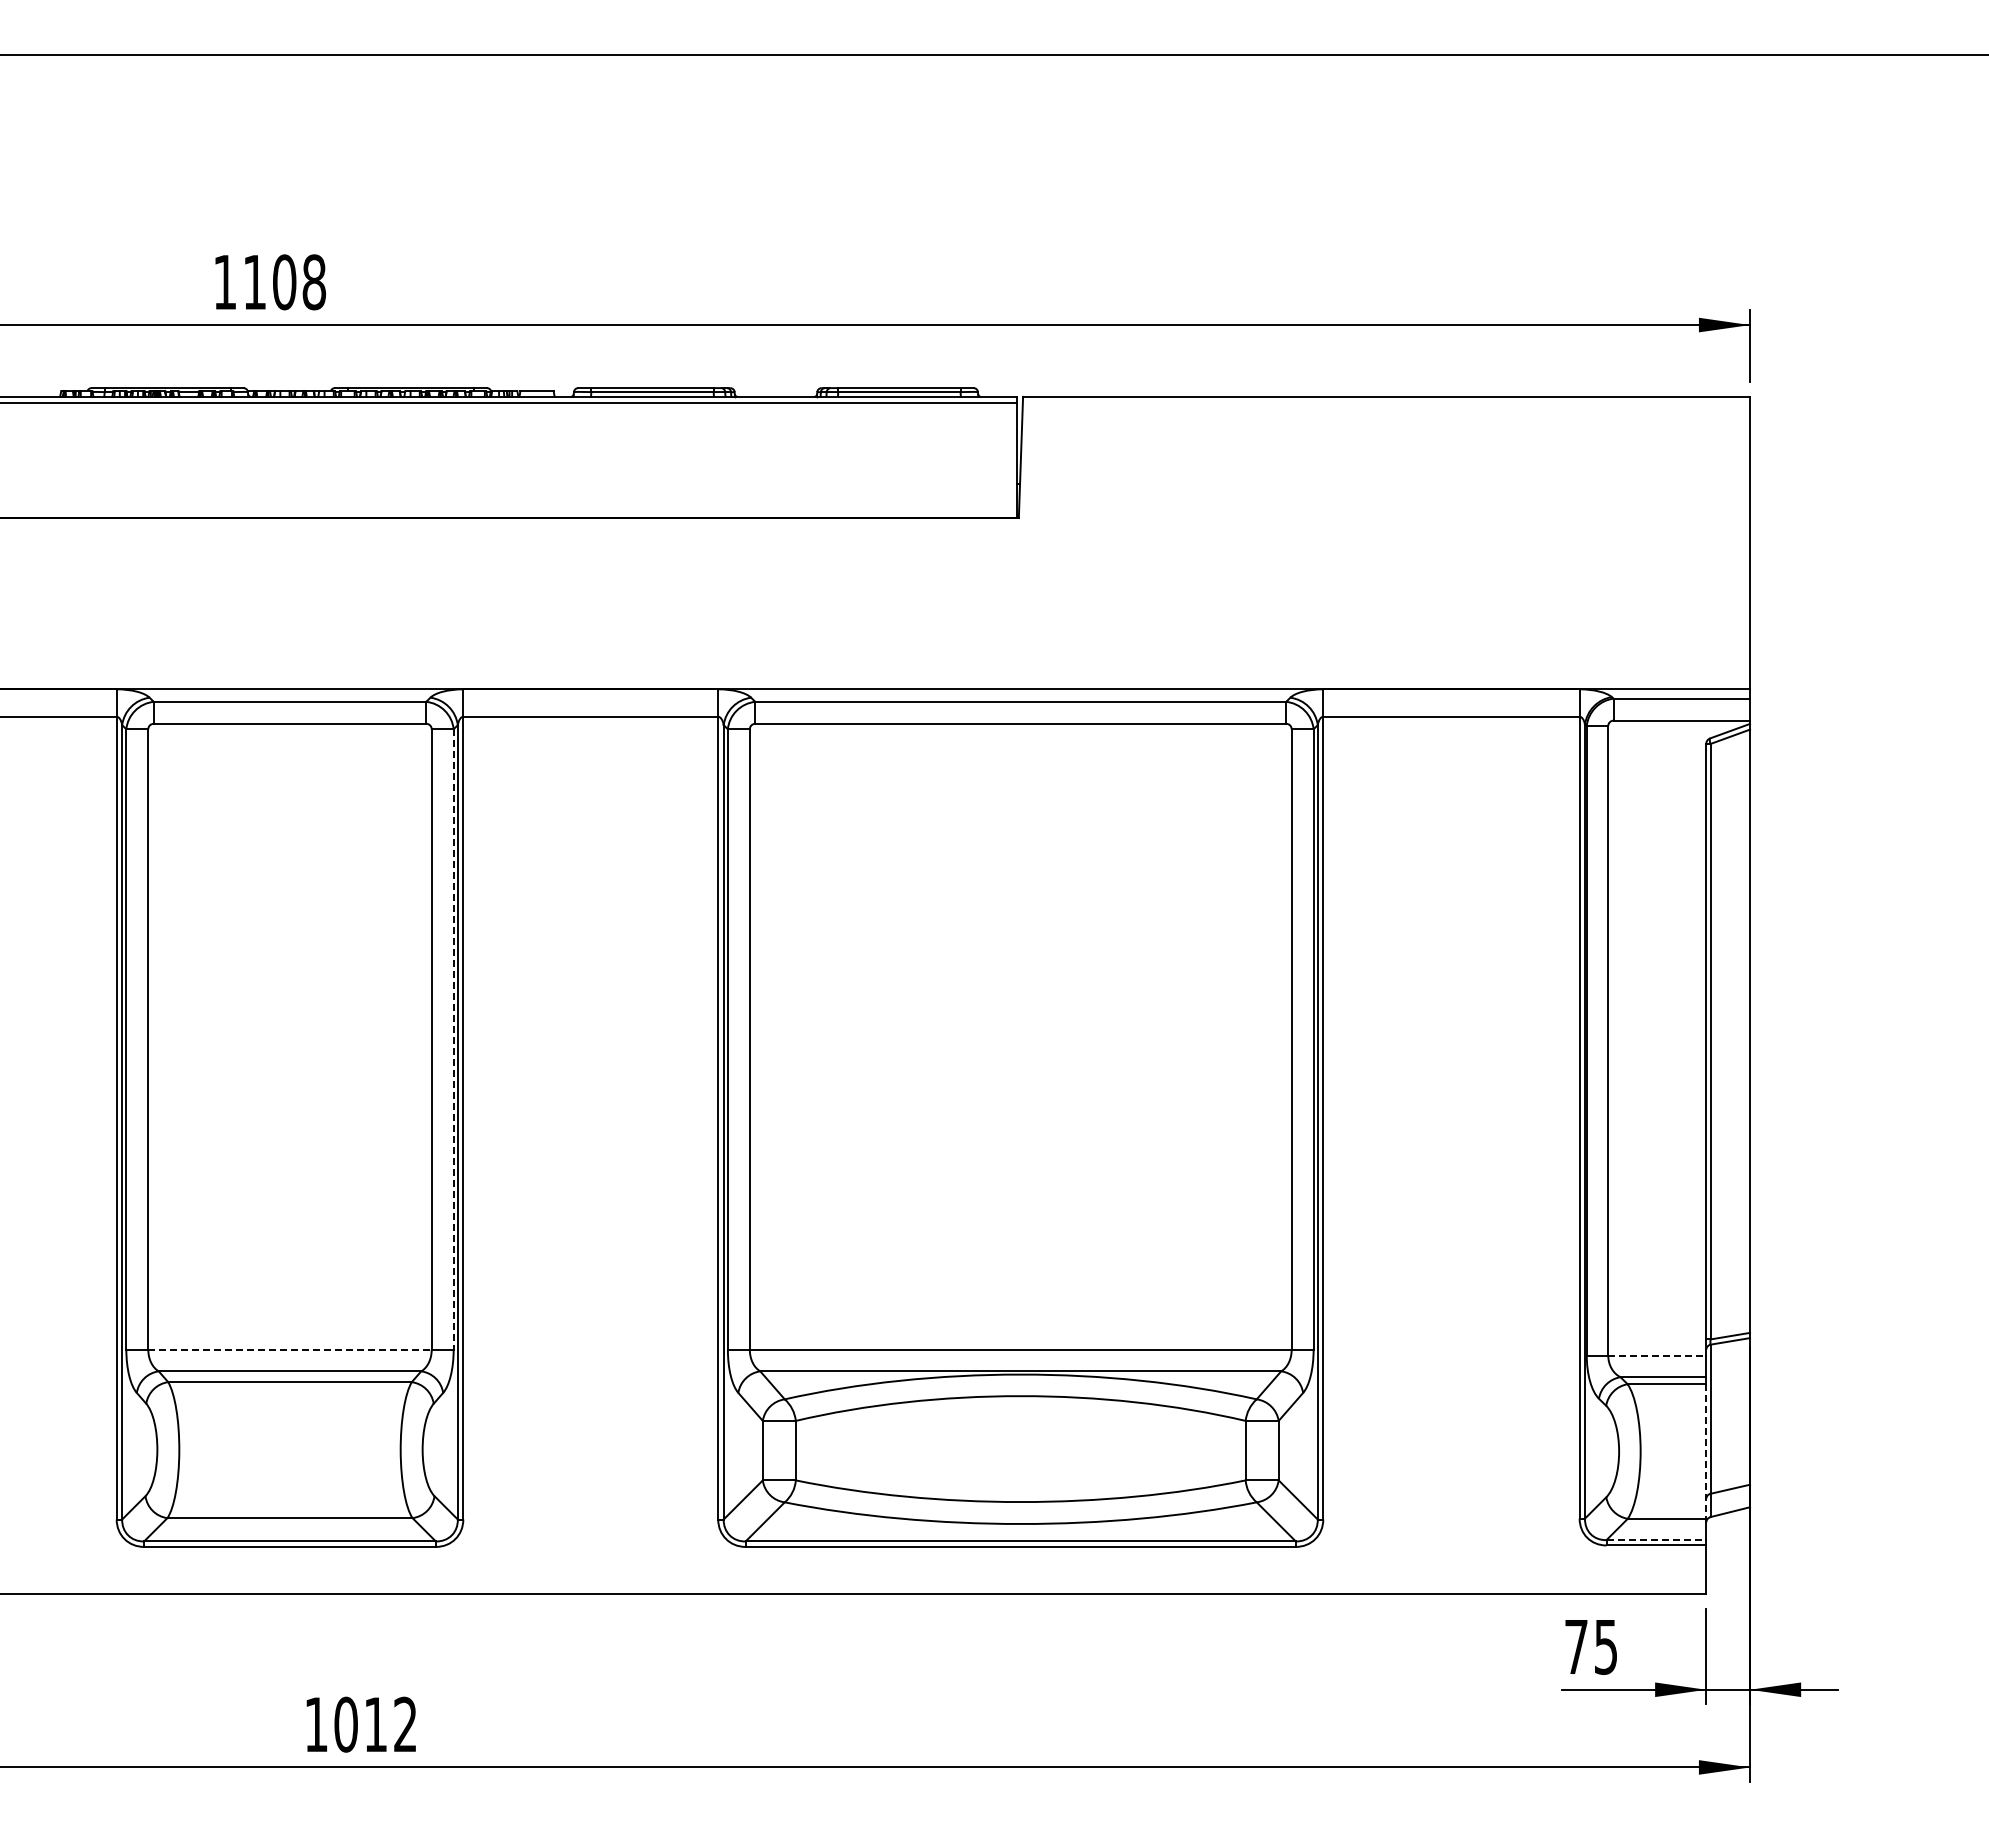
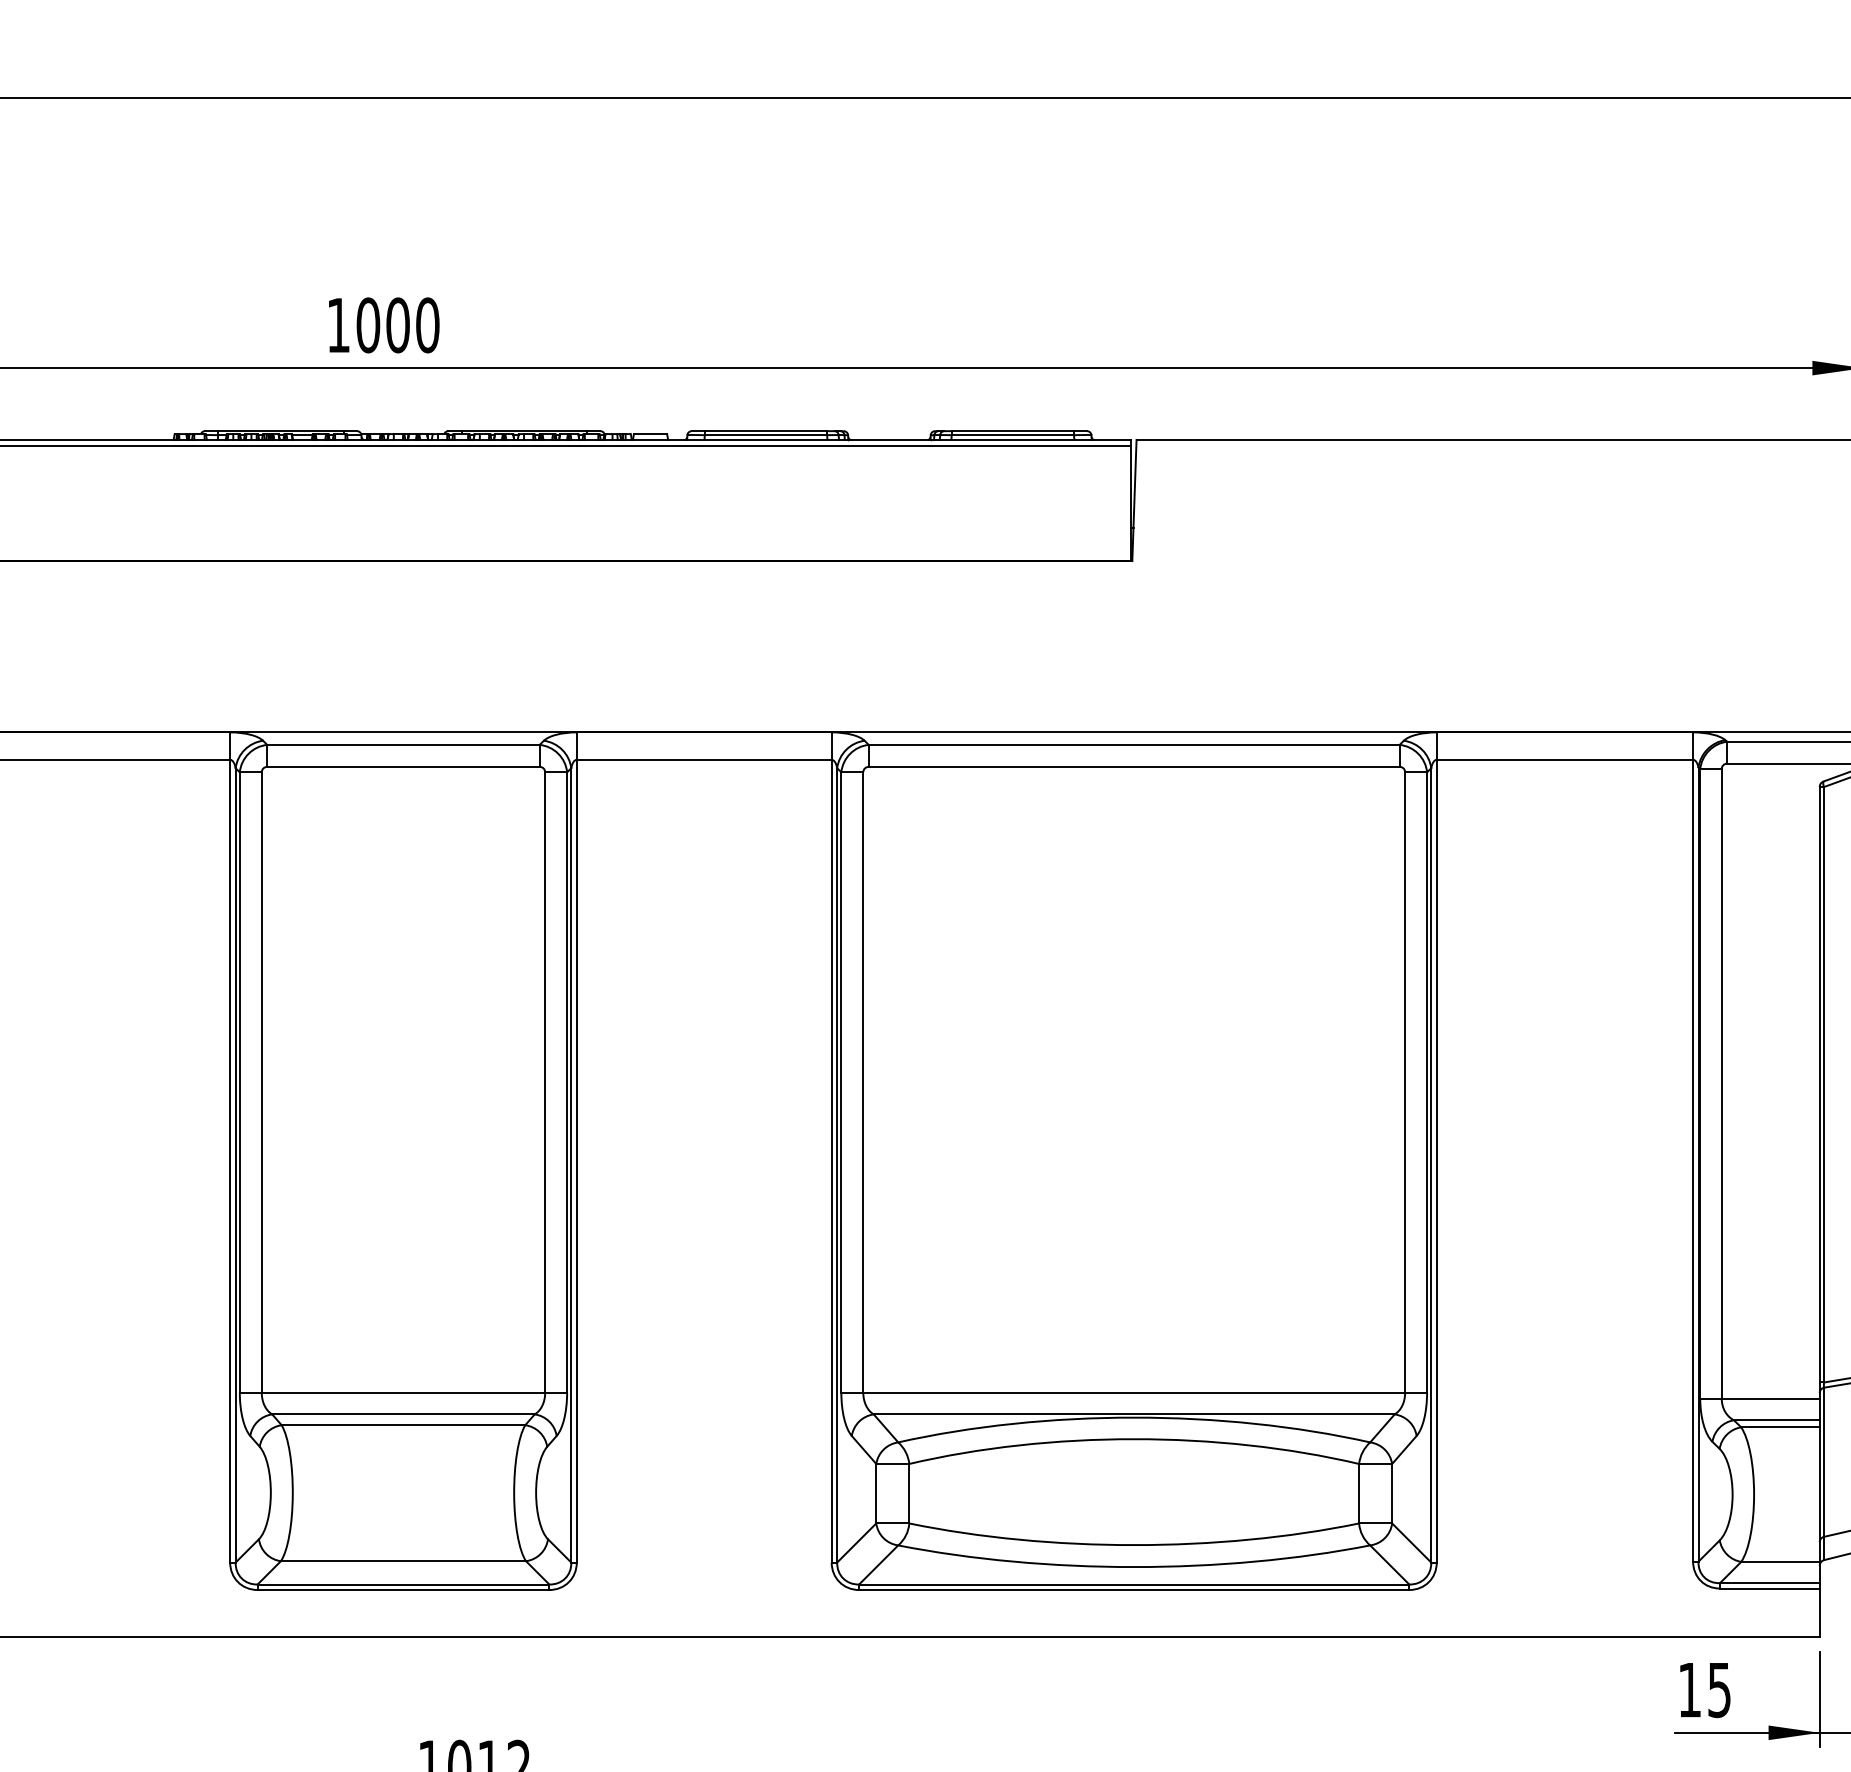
text: (284, 282) -> (397, 325), 1108 -> 1000
line: (453, 1040) -> (566, 1083), dashed -> solid
line: (290, 1349) -> (403, 1392), dashed -> solid
line: (1657, 1355) -> (1770, 1398), dashed -> solid
line: (1706, 1452) -> (1819, 1495), dashed -> solid
line: (1656, 1540) -> (1769, 1583), dashed -> solid
text: (1576, 1646) -> (1689, 1689), 75 -> 15

